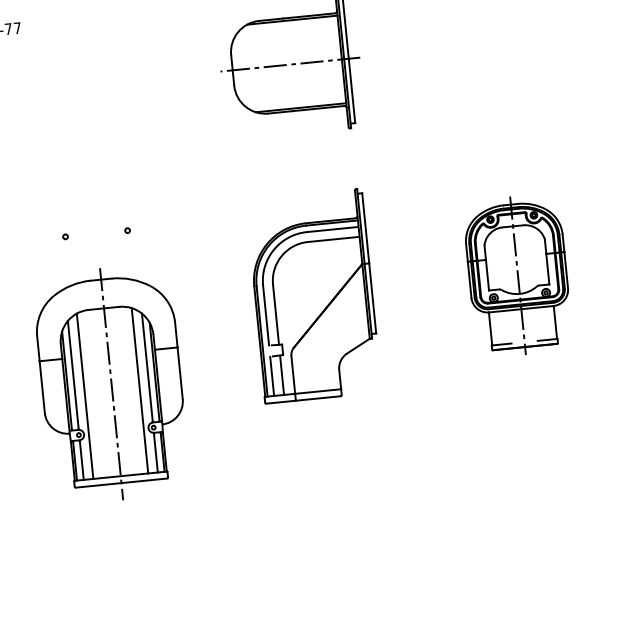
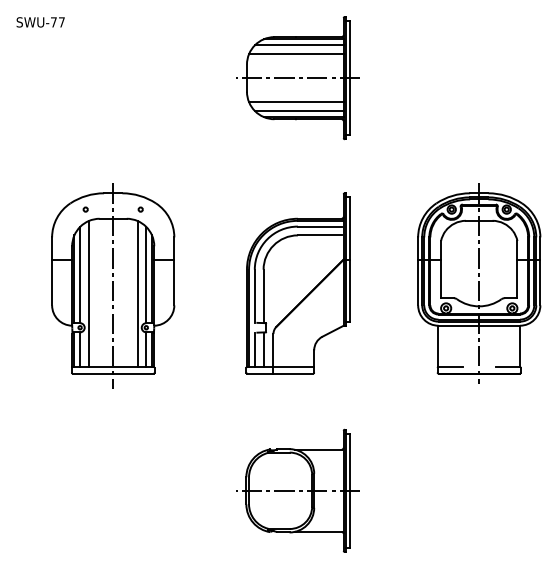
line: (287, 27) -> (298, 45), added
line: (285, 36) -> (296, 53), added
line: (291, 92) -> (296, 102), added
line: (294, 102) -> (298, 111), added
part: (518, 275) -> (479, 283), size x1.43
part: (111, 383) -> (113, 285), moved
part: (336, 529) -> (297, 490), added

